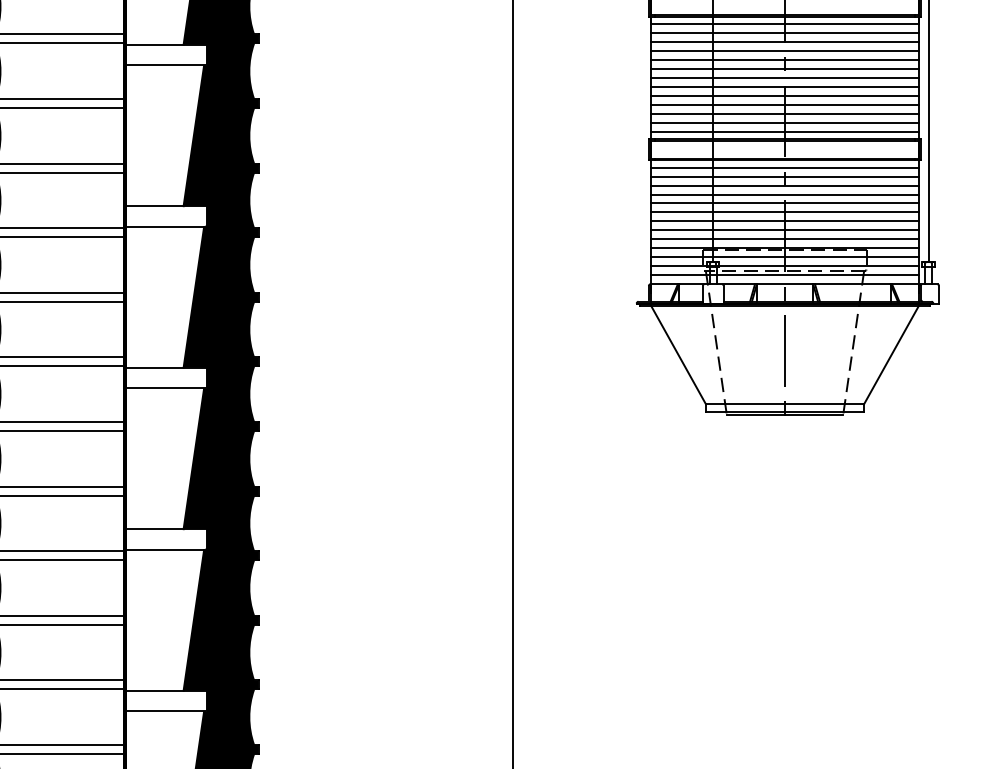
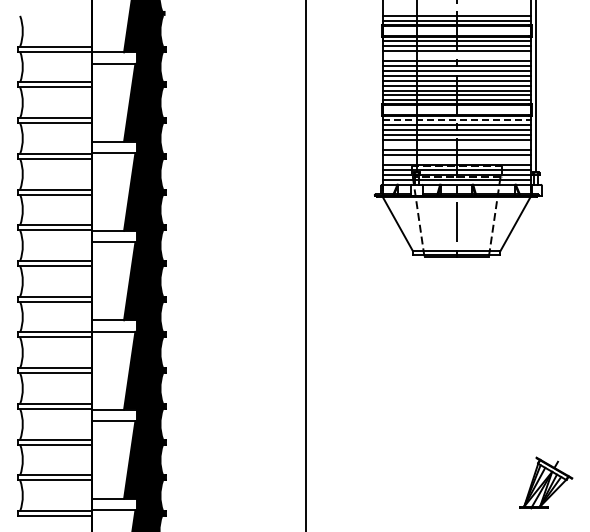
line: (784, 50) -> (456, 55), removed
line: (786, 167) -> (457, 120), solid -> dashed
line: (784, 213) -> (456, 145), removed
line: (784, 238) -> (456, 159), removed

